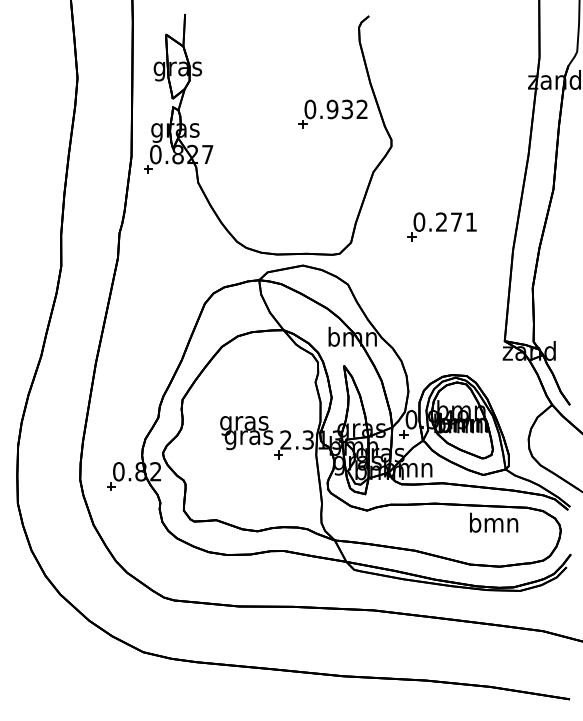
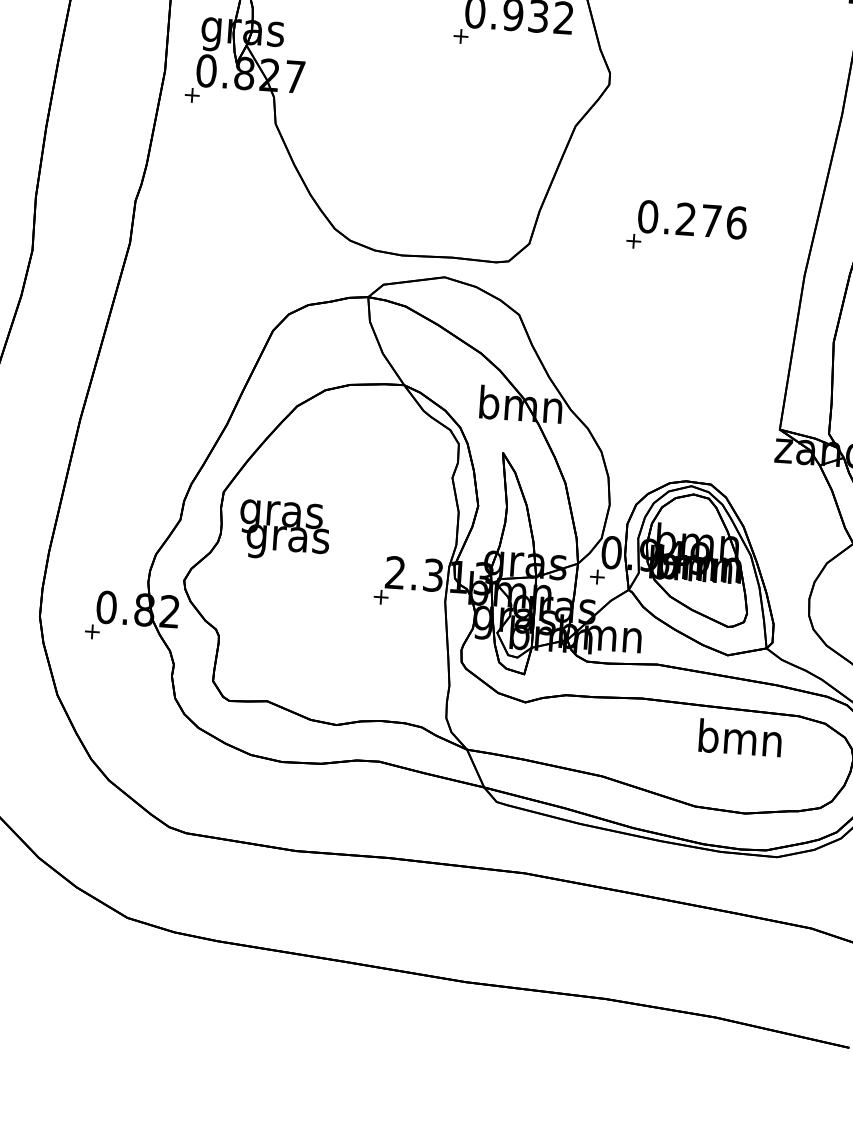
text: (471, 221) -> (737, 221), 0.271 -> 0.276
text: (246, 433) -> (284, 531), moved

